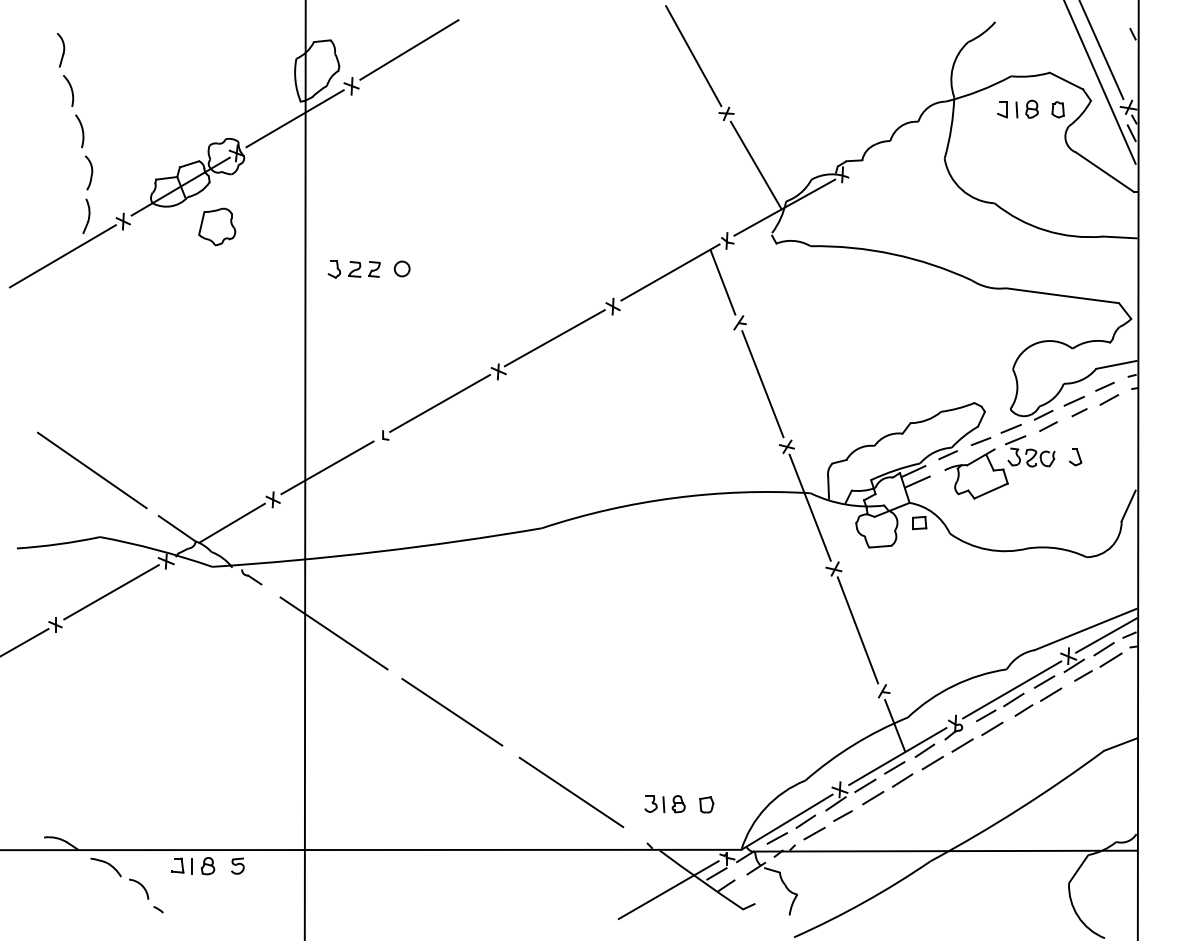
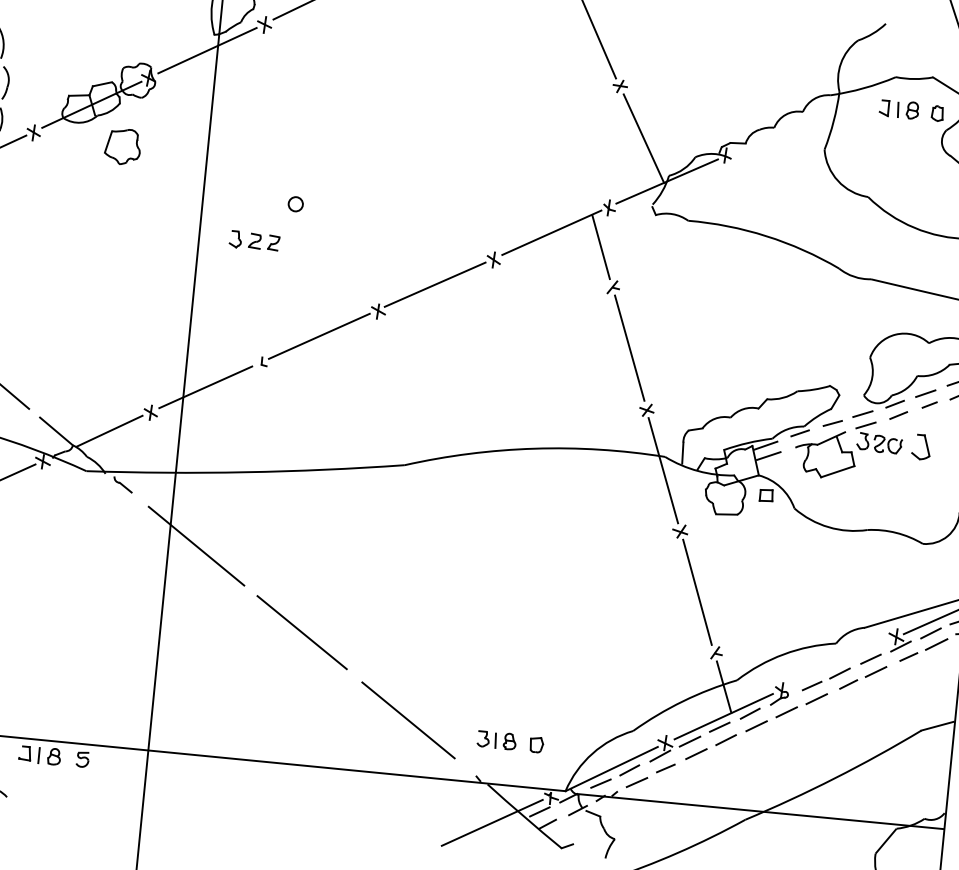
part: (353, 269) -> (253, 241), moved
part: (1075, 457) -> (921, 447), size x1.6
line: (1012, 689) -> (839, 663), removed

